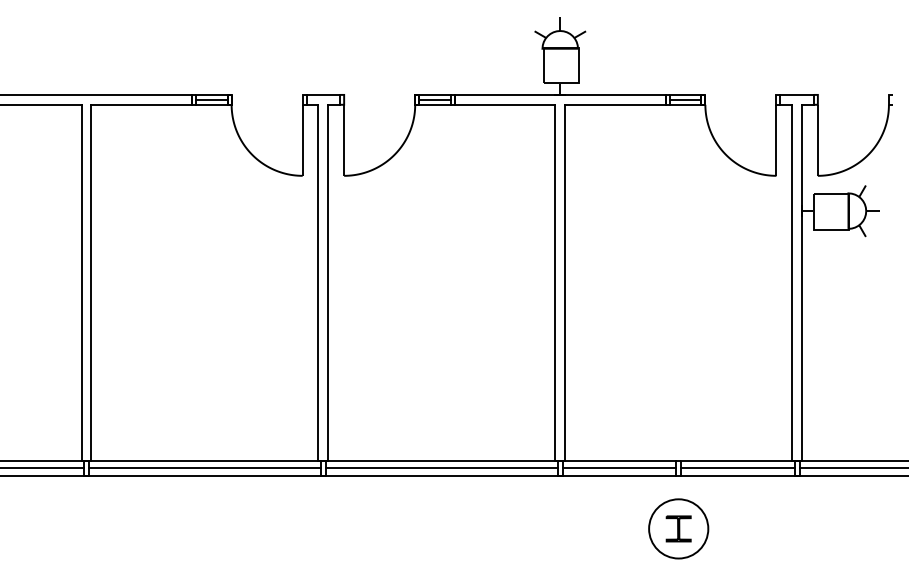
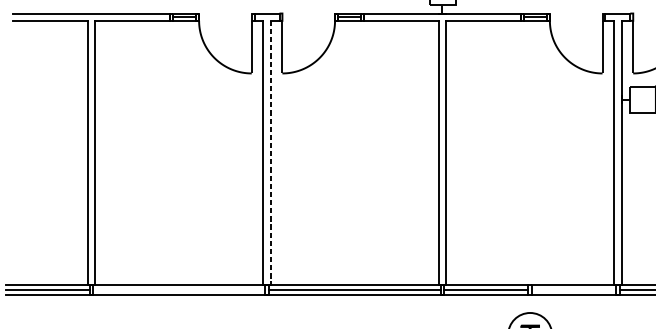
line: (328, 283) -> (270, 153), solid -> dashed
line: (204, 468) -> (179, 290), removed
line: (737, 468) -> (573, 290), removed

